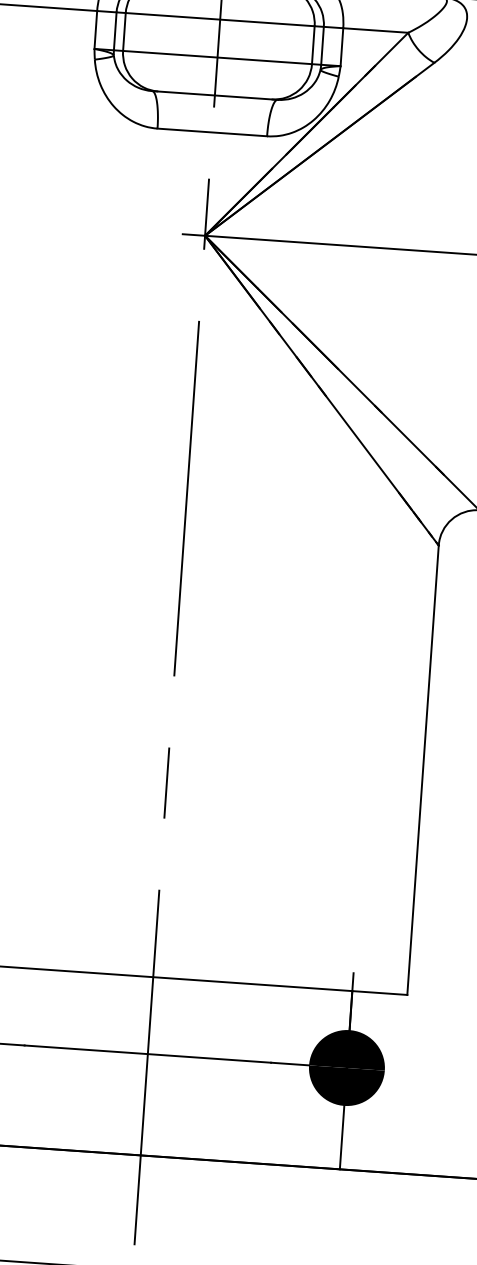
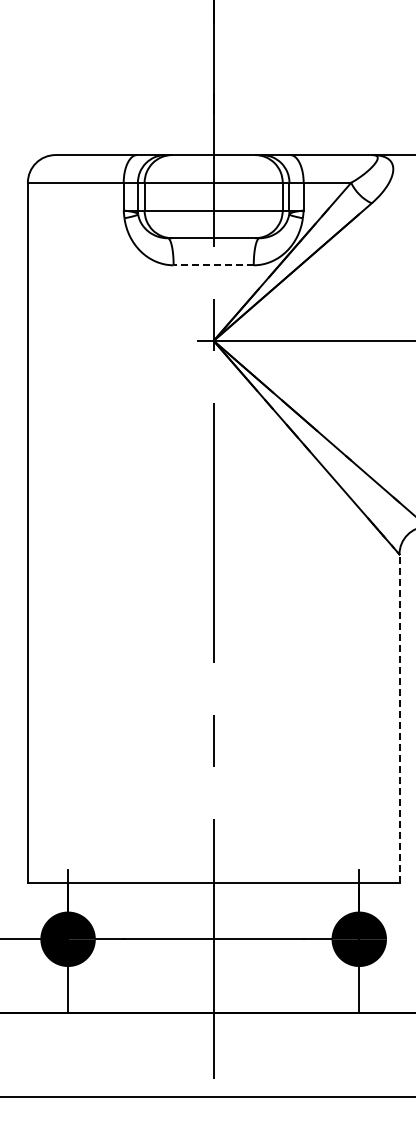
line: (212, 132) -> (213, 265), solid -> dashed
line: (423, 769) -> (399, 718), solid -> dashed

